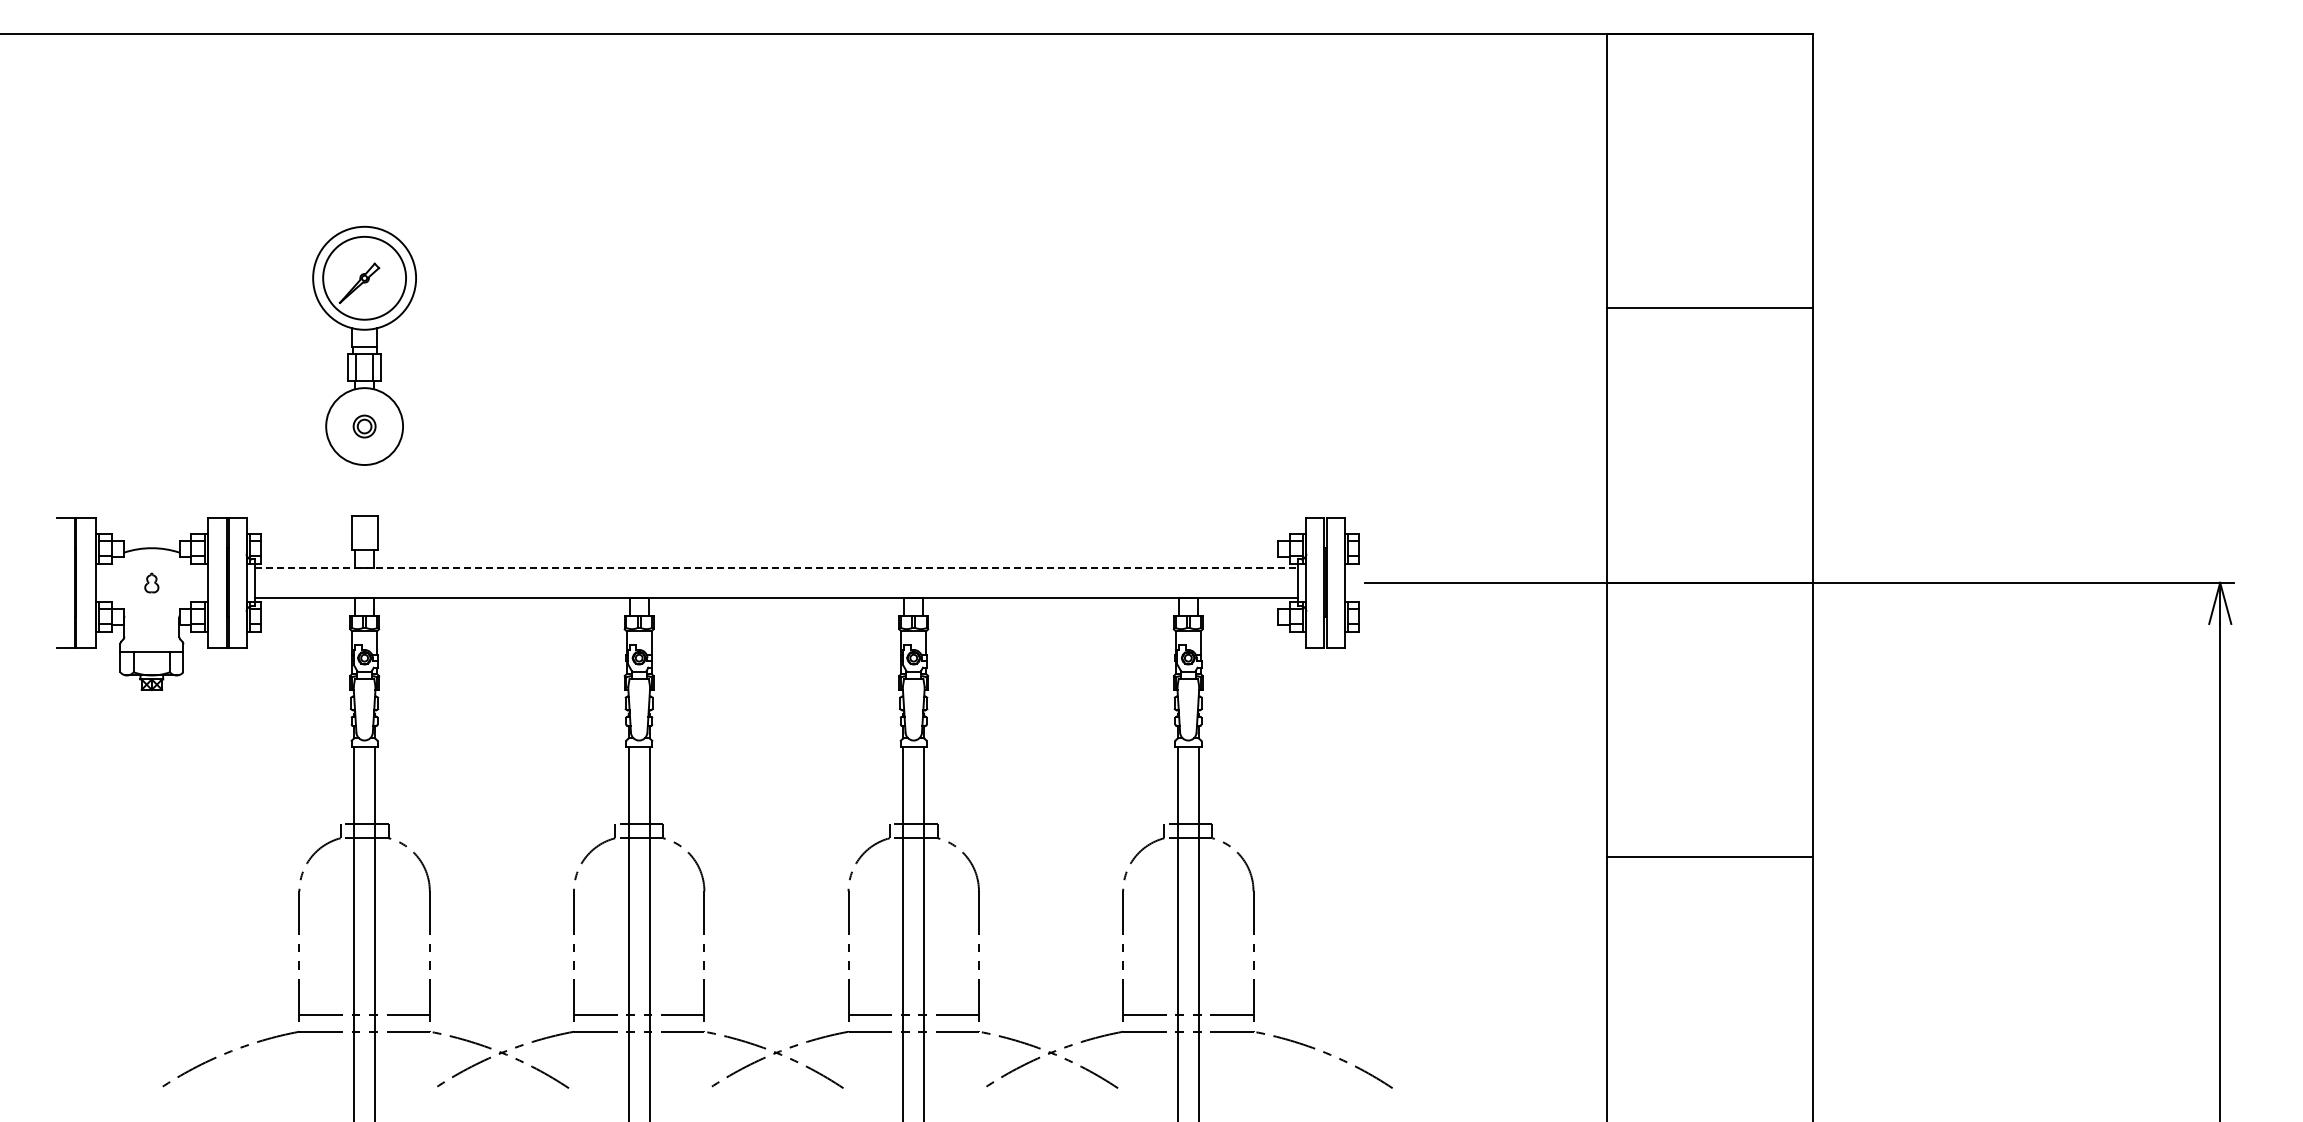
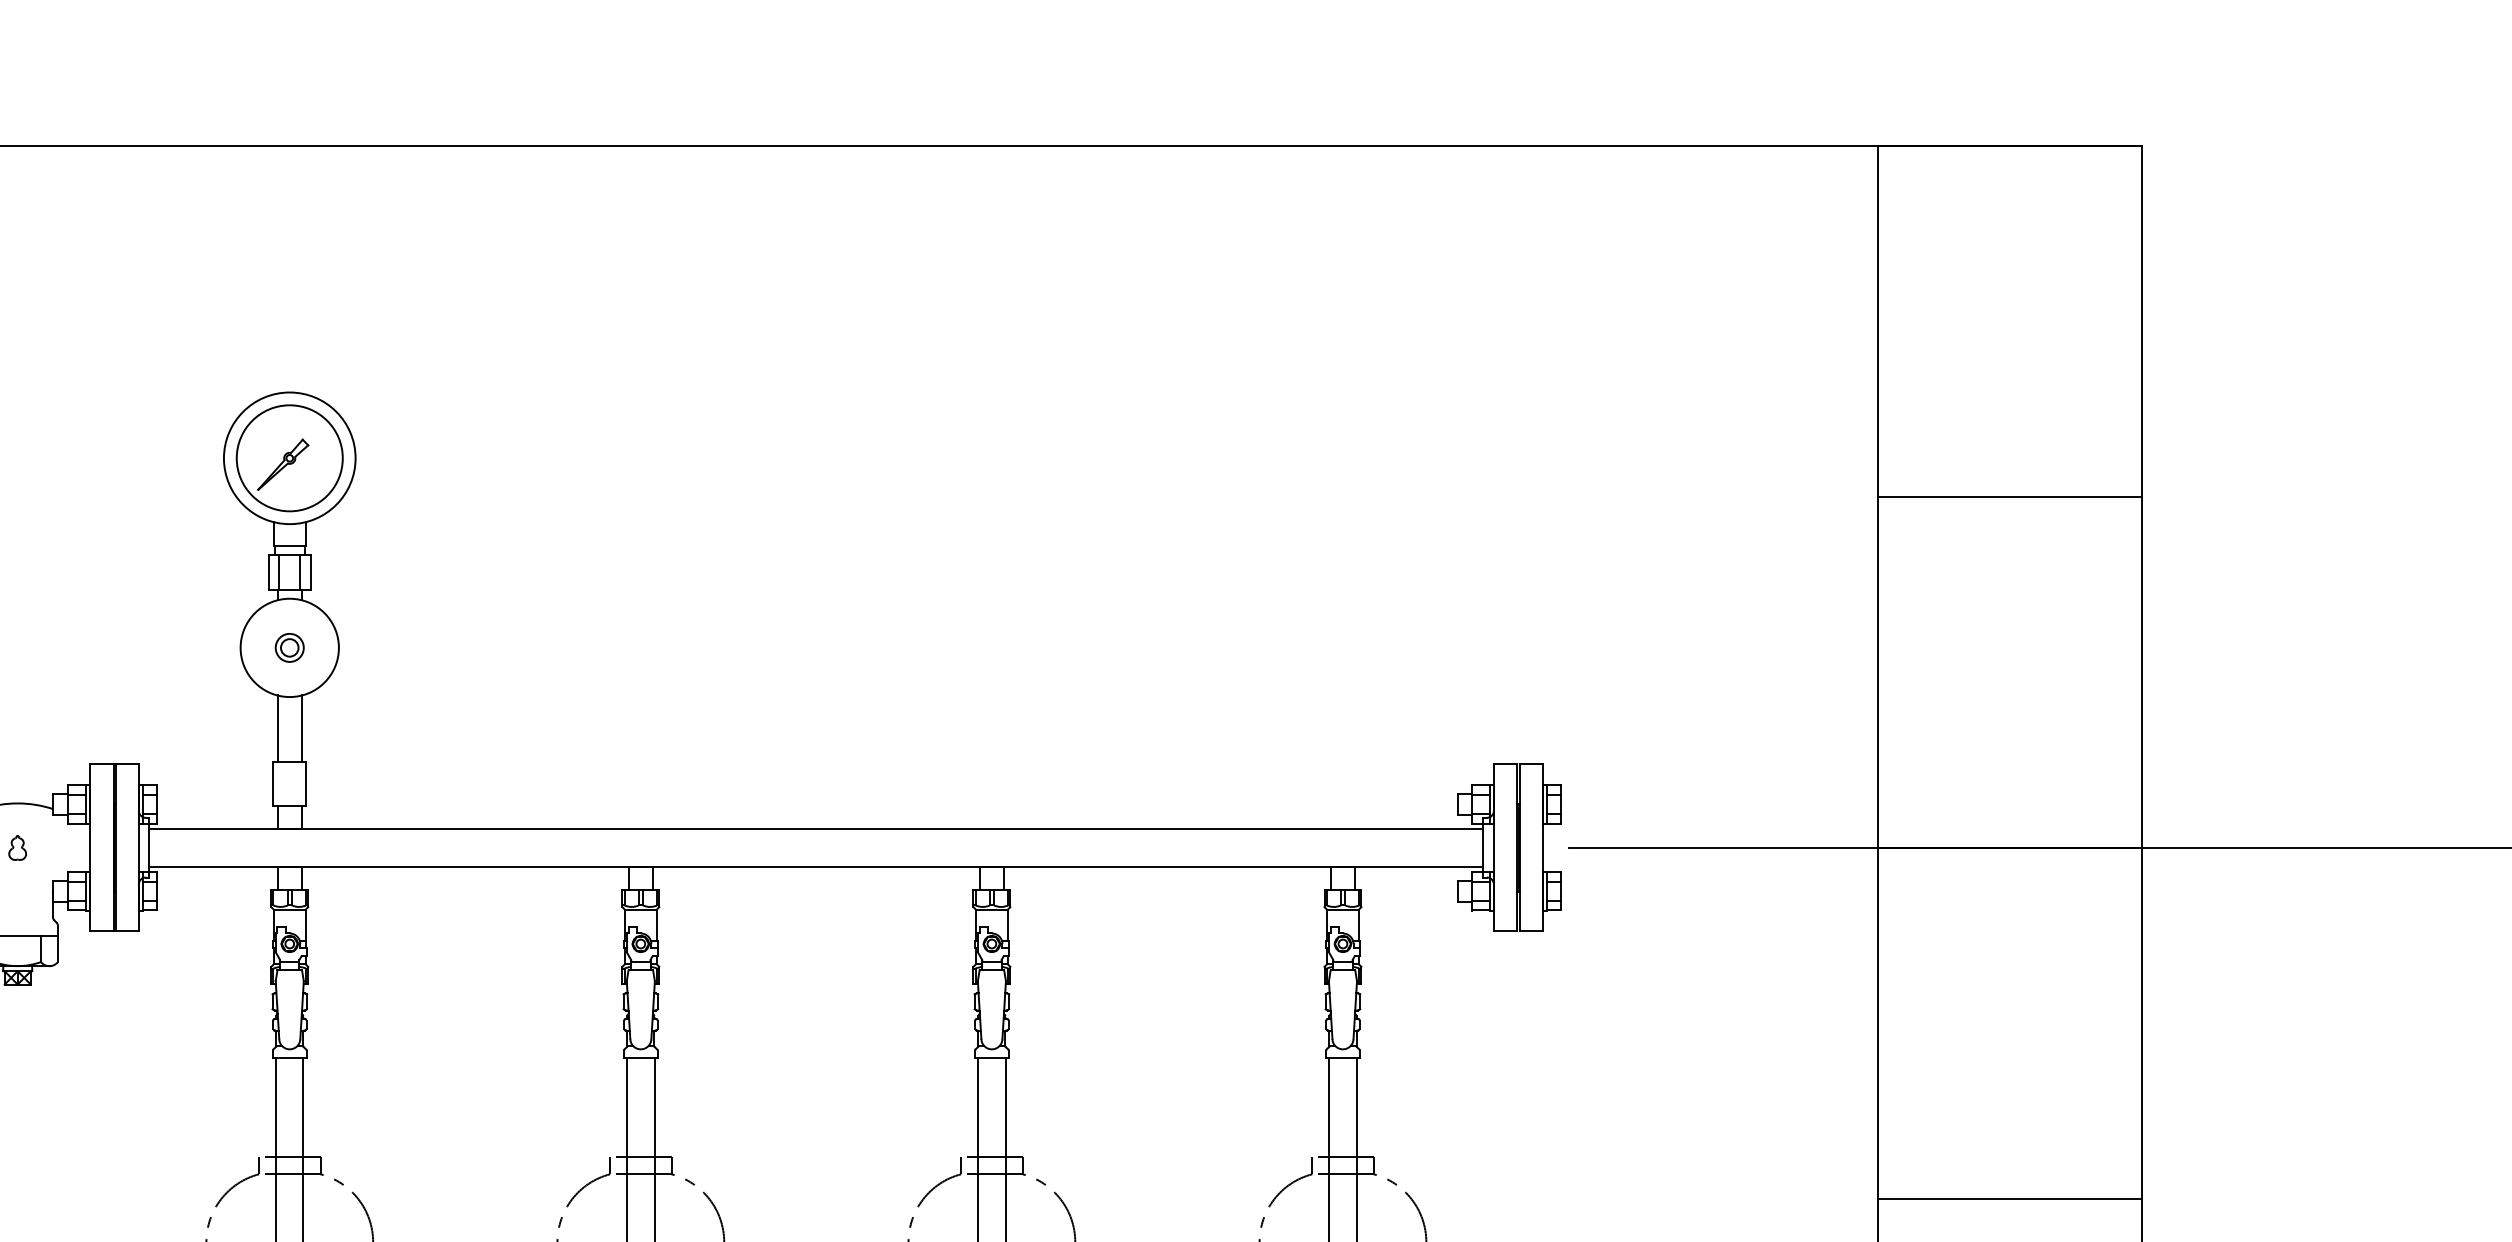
line: (355, 489) -> (278, 728), added
line: (374, 489) -> (302, 728), added
line: (776, 567) -> (816, 828), dashed -> solid

